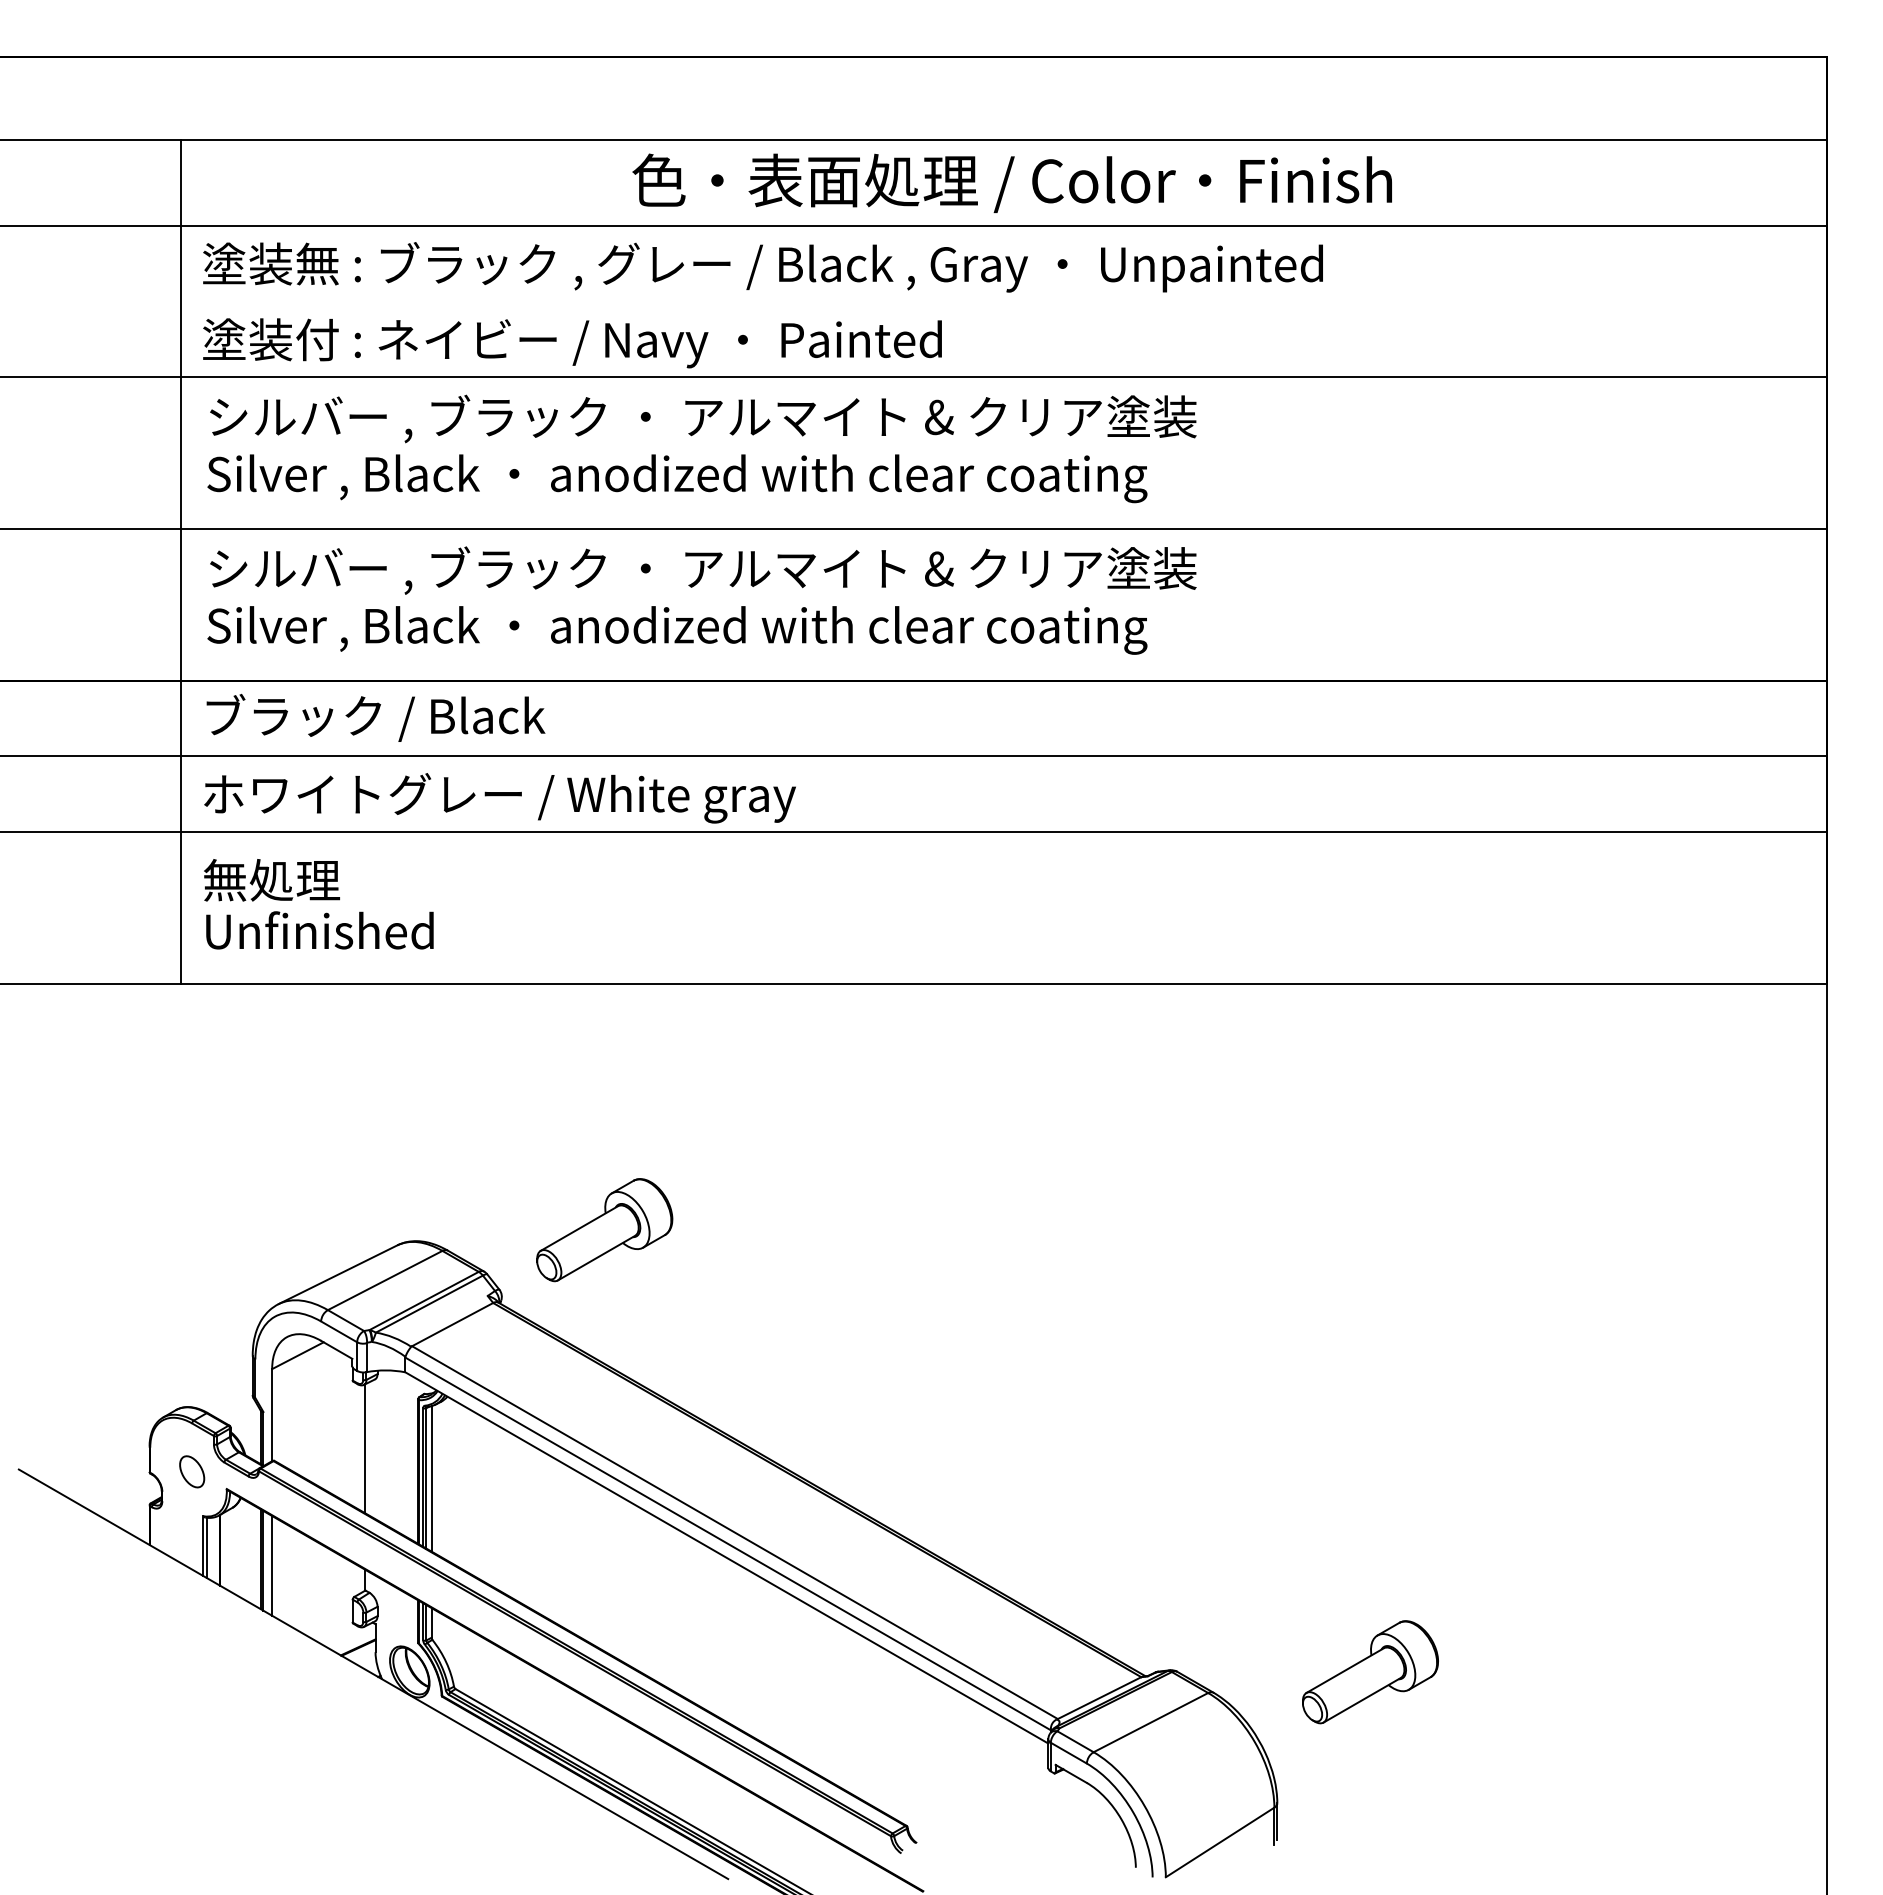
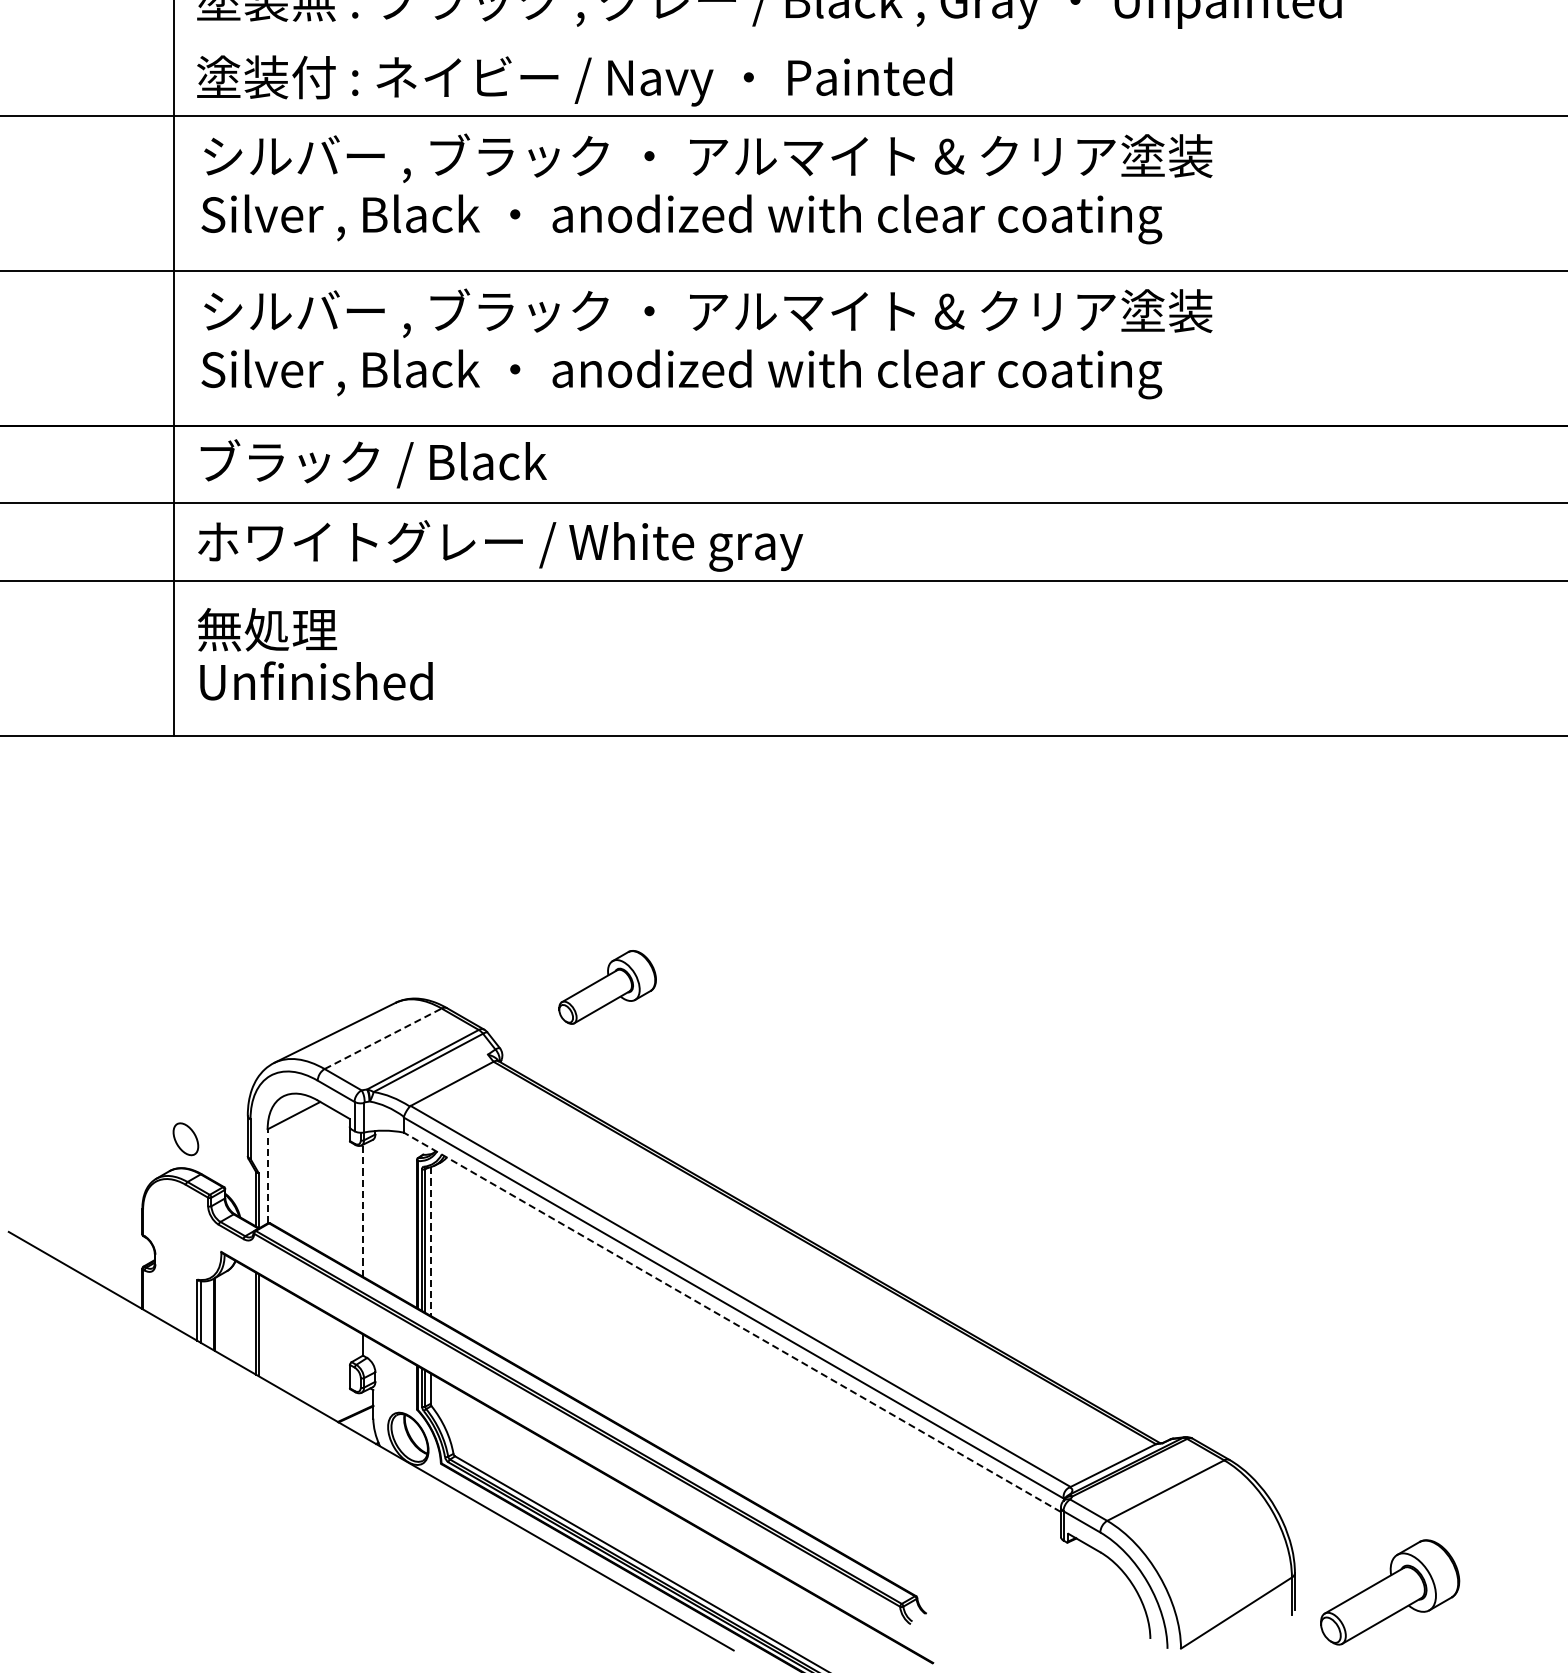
part: (604, 1230) -> (607, 987), size x0.7
line: (385, 1280) -> (383, 1038), solid -> dashed
line: (272, 1414) -> (268, 1175), solid -> dashed
line: (365, 1448) -> (363, 1210), solid -> dashed
part: (192, 1471) -> (186, 1138), moved
line: (431, 1478) -> (430, 1241), solid -> dashed
line: (726, 1557) -> (732, 1321), solid -> dashed
line: (272, 1565) -> (268, 1330), removed
part: (1370, 1672) -> (1390, 1592), moved

